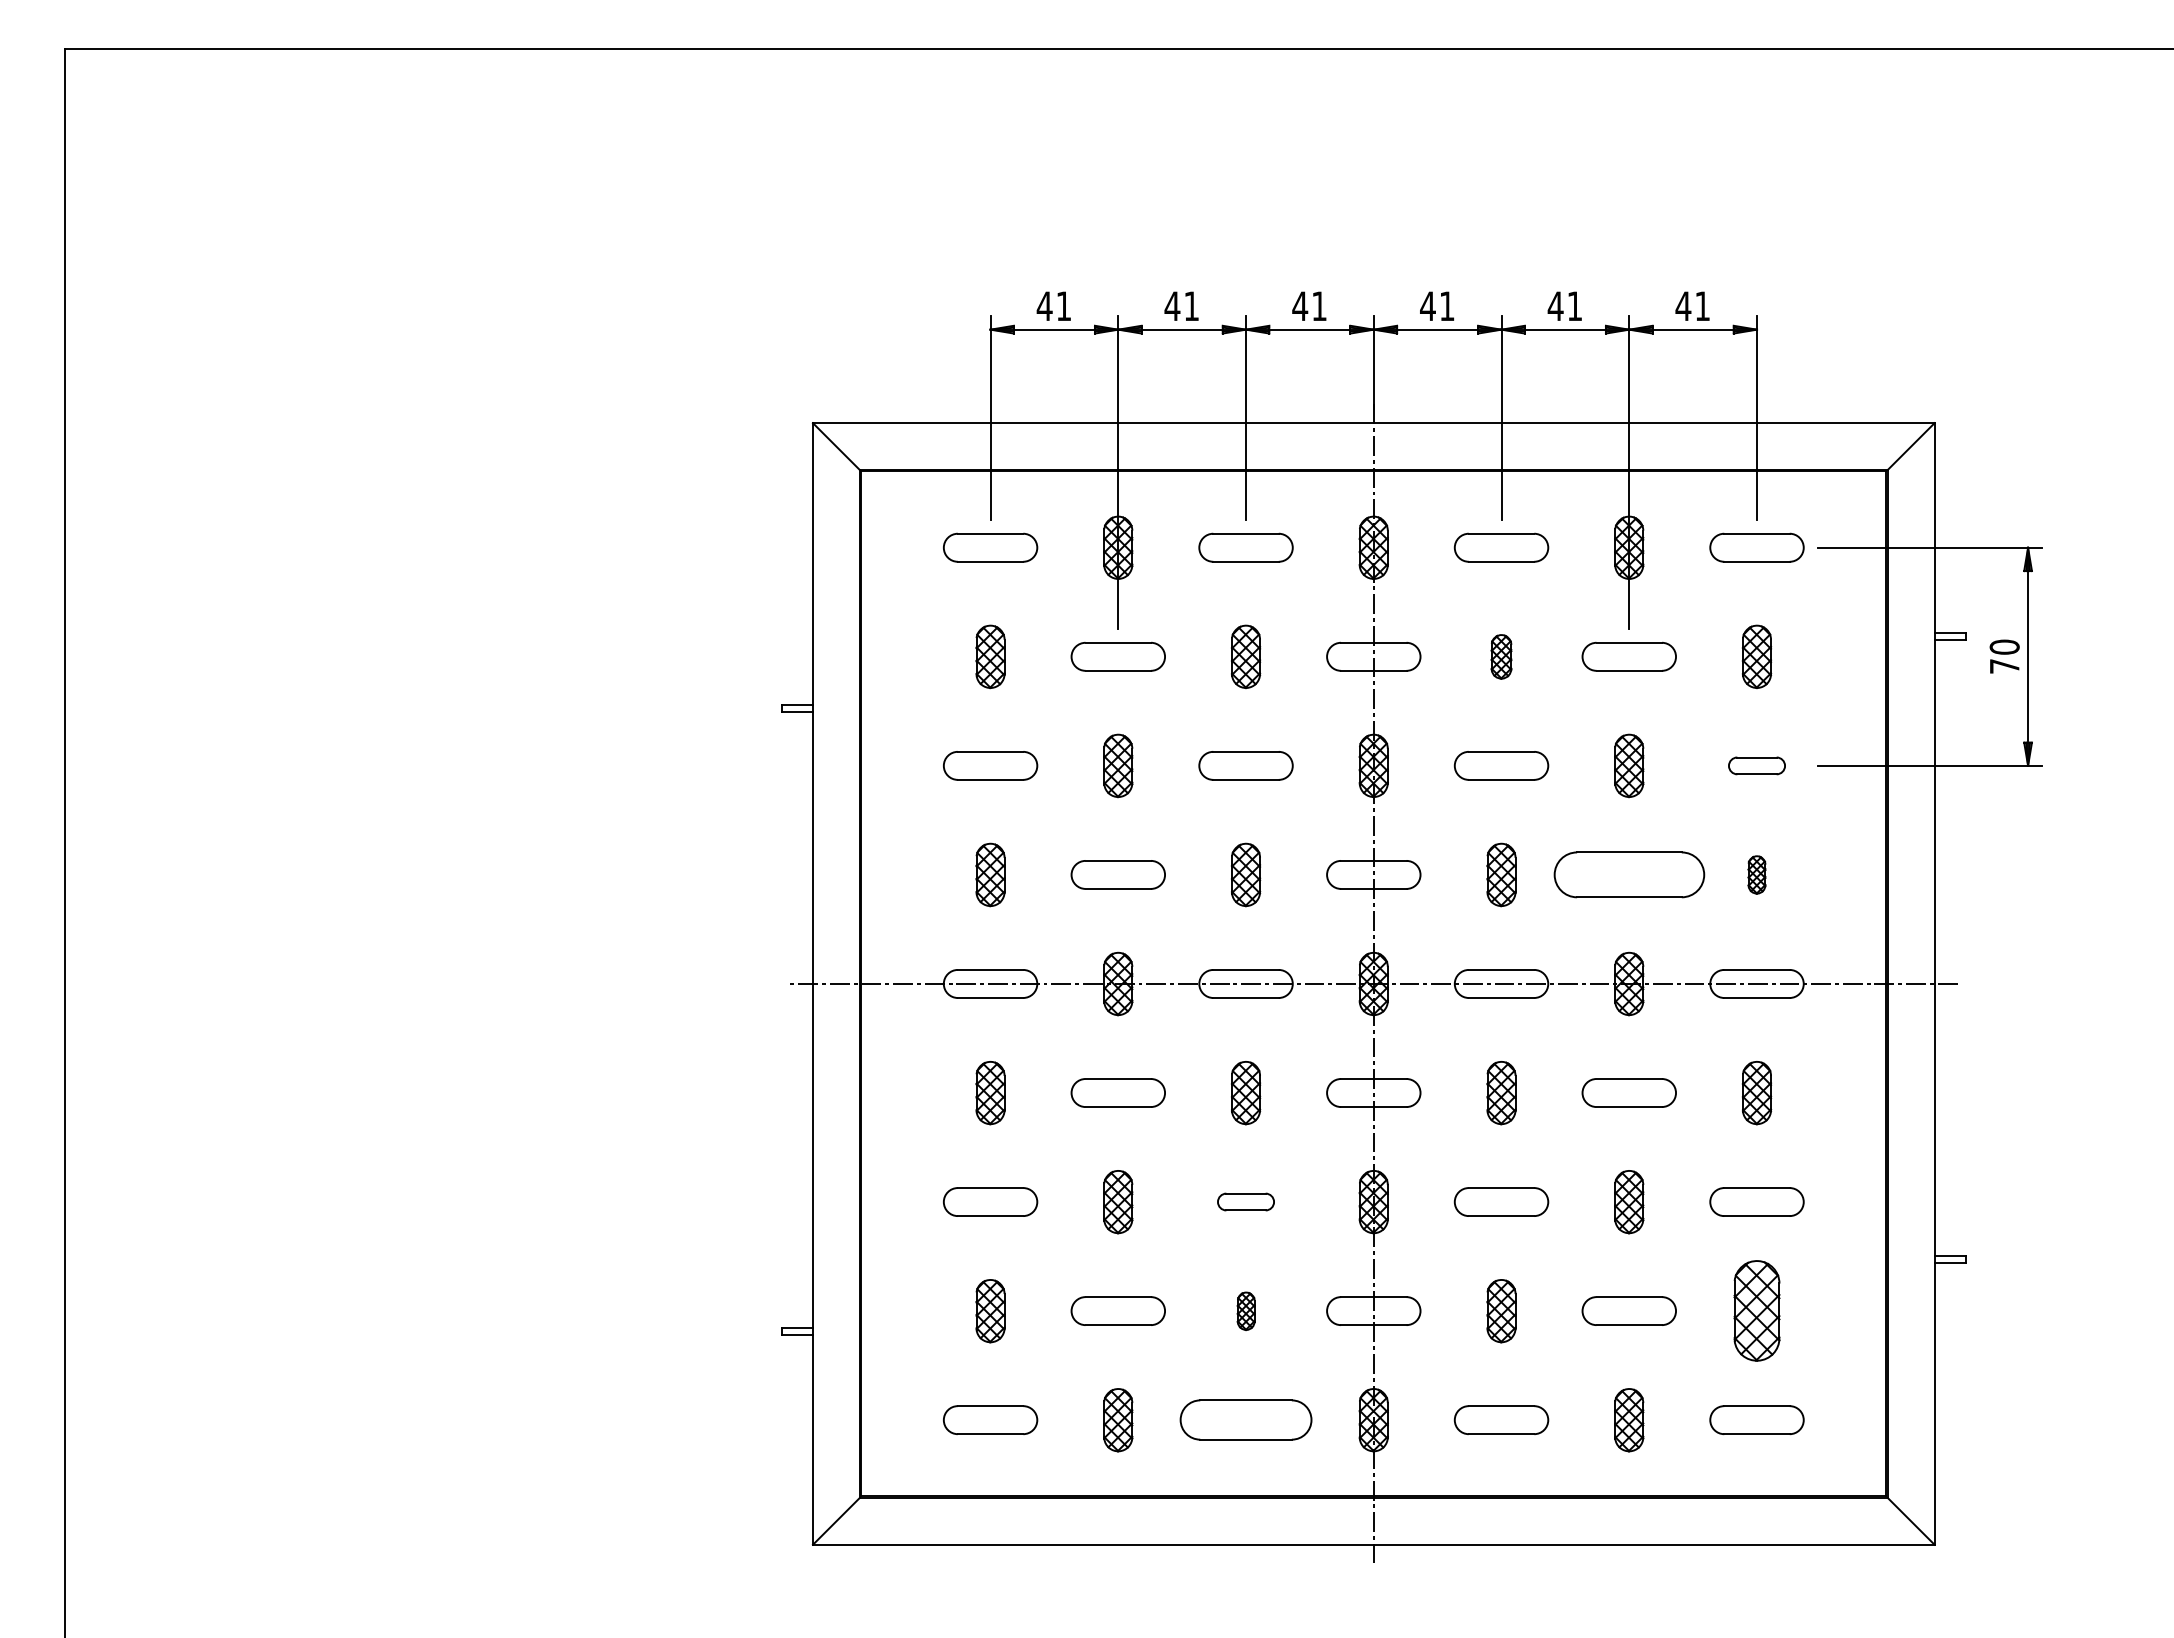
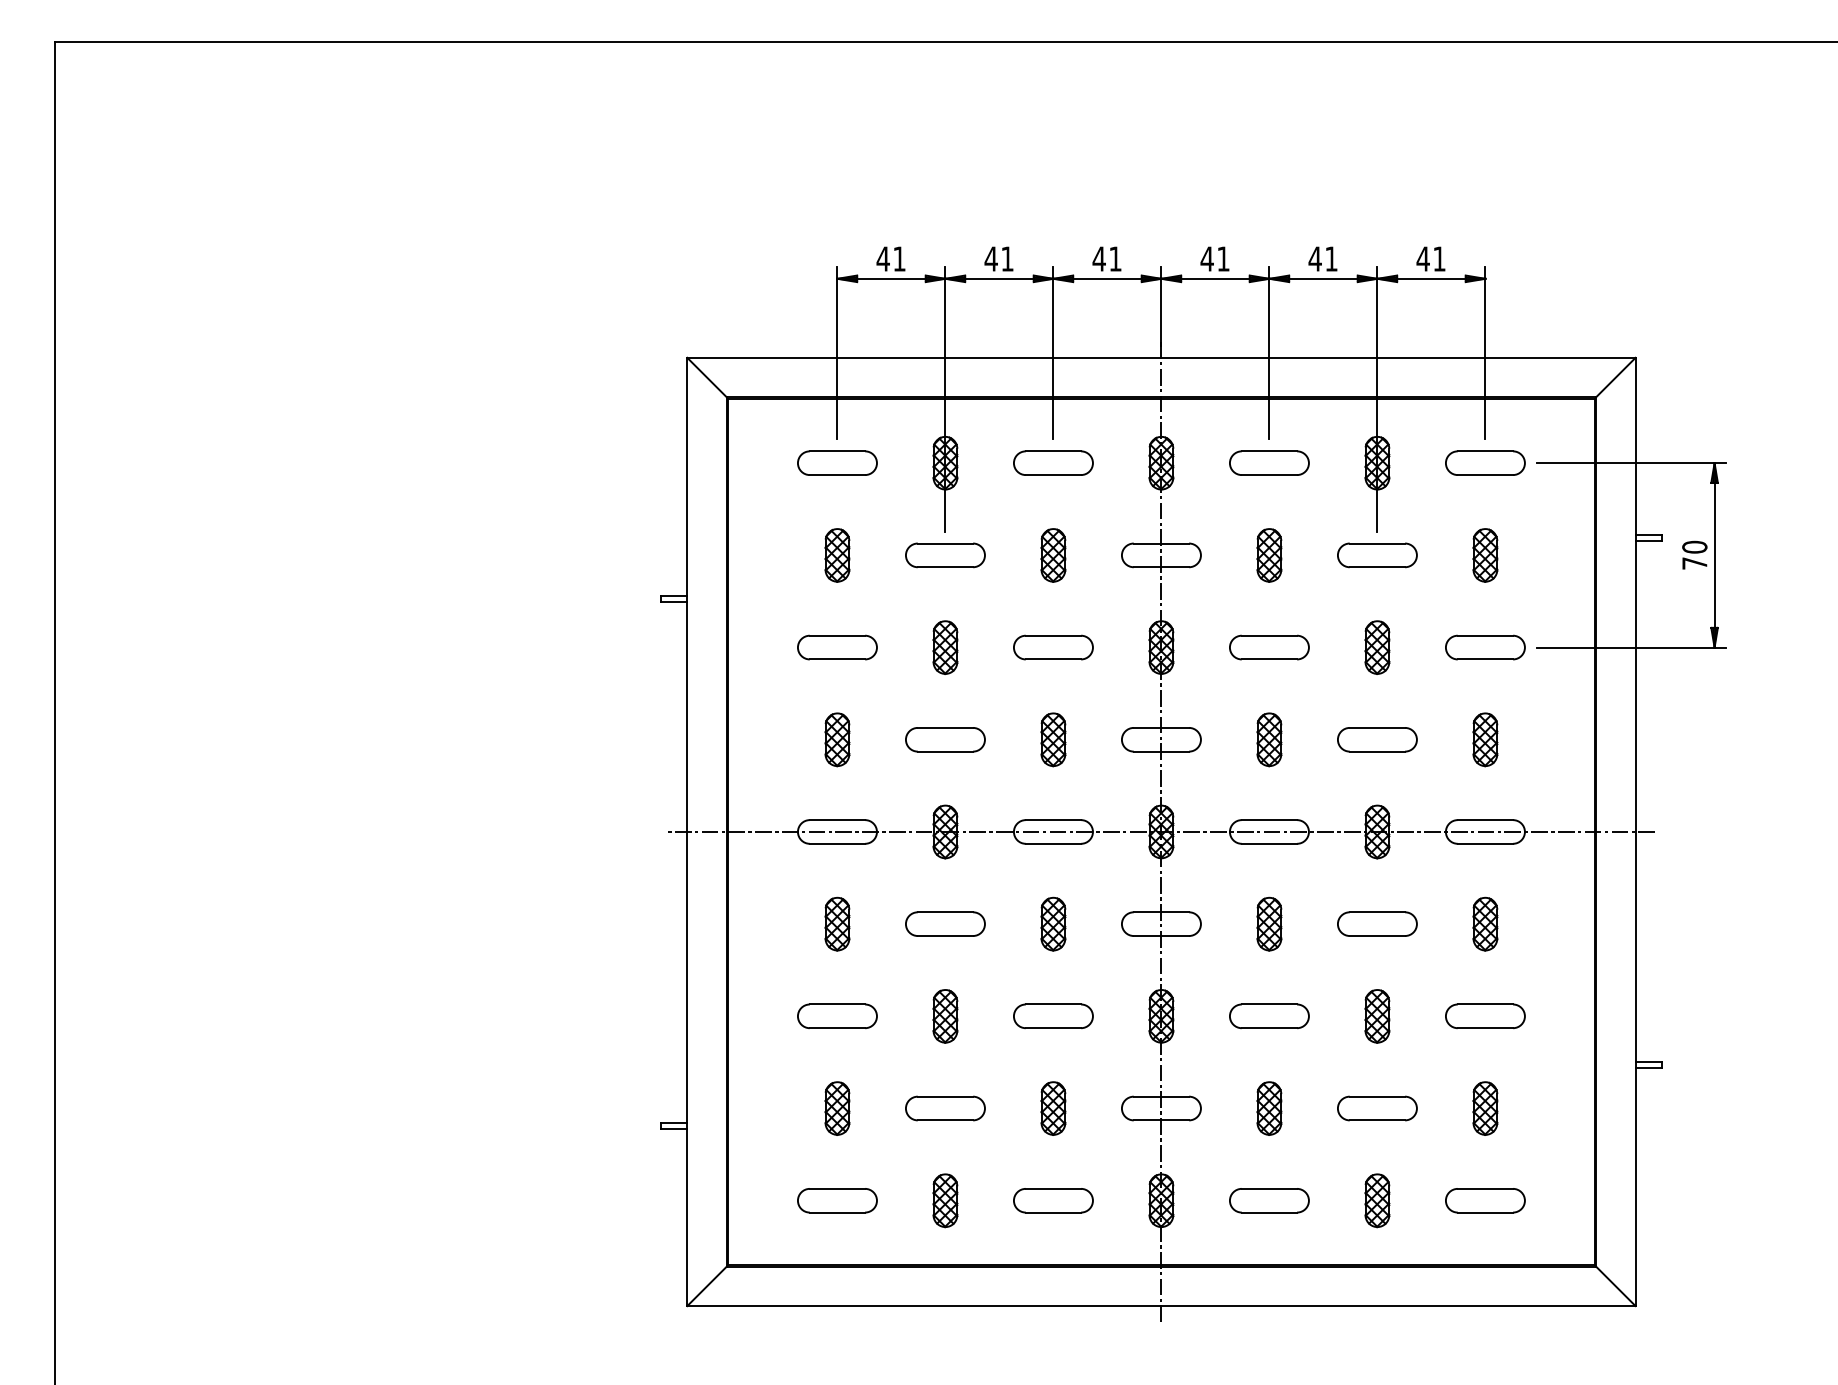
part: (1501, 656) -> (1269, 555), size x1.43
part: (1756, 765) -> (1484, 647), size x1.67
part: (1628, 874) -> (1376, 739), size x0.62
part: (1756, 874) -> (1484, 739), size x1.67
part: (1245, 1201) -> (1052, 1015), size x1.67
part: (1246, 1311) -> (1053, 1108), size x1.67
part: (1756, 1311) -> (1484, 1108), size x0.62
part: (1245, 1420) -> (1052, 1201), size x0.71

